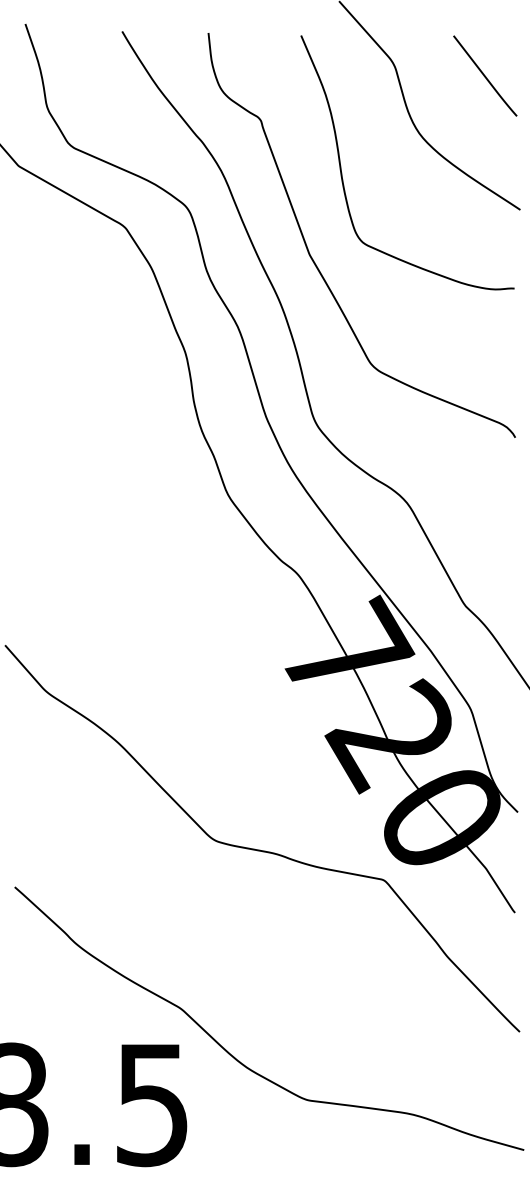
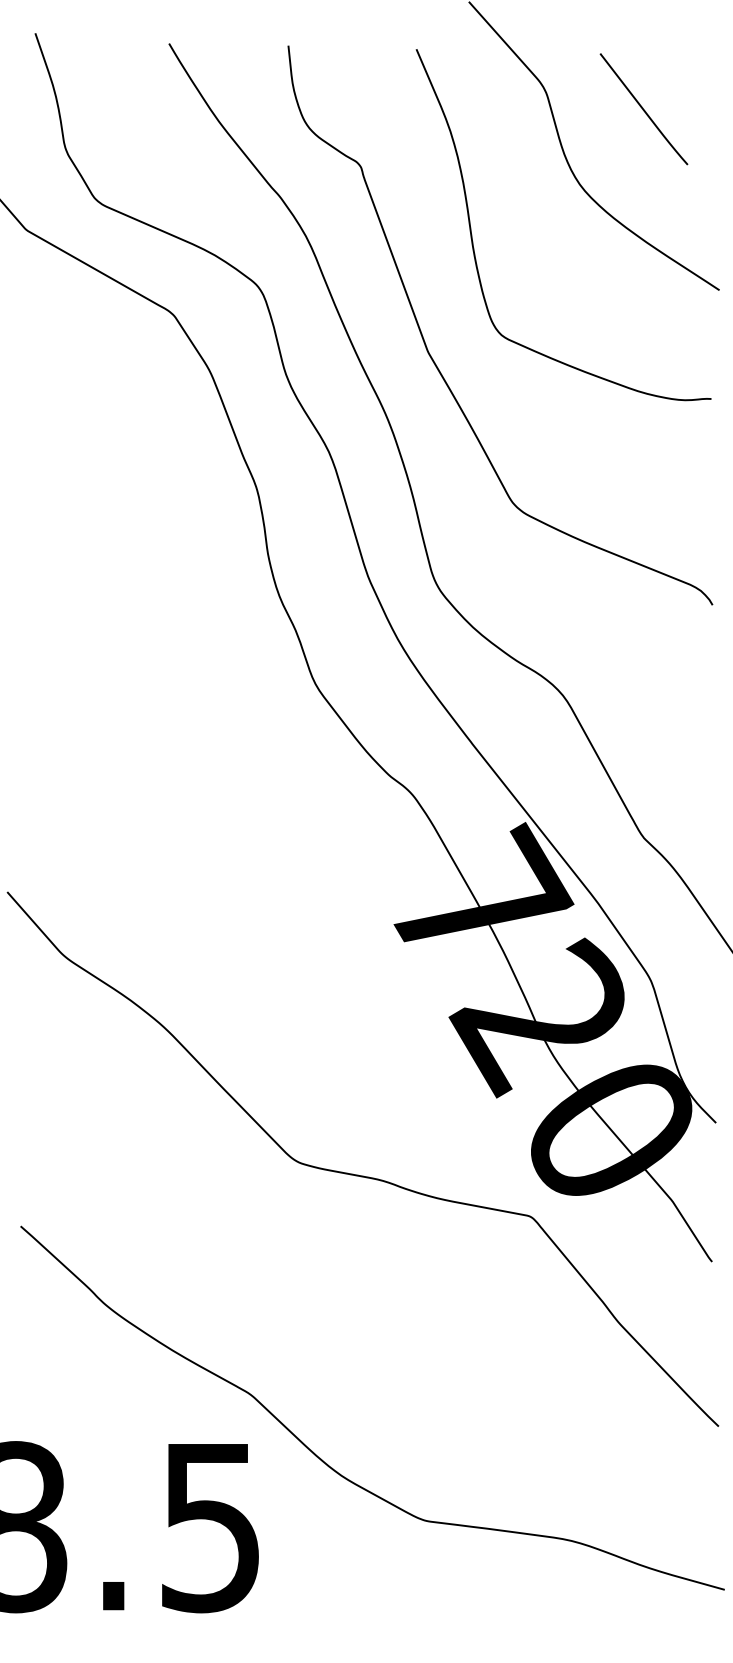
curve: (484, 76) -> (643, 109), moved

